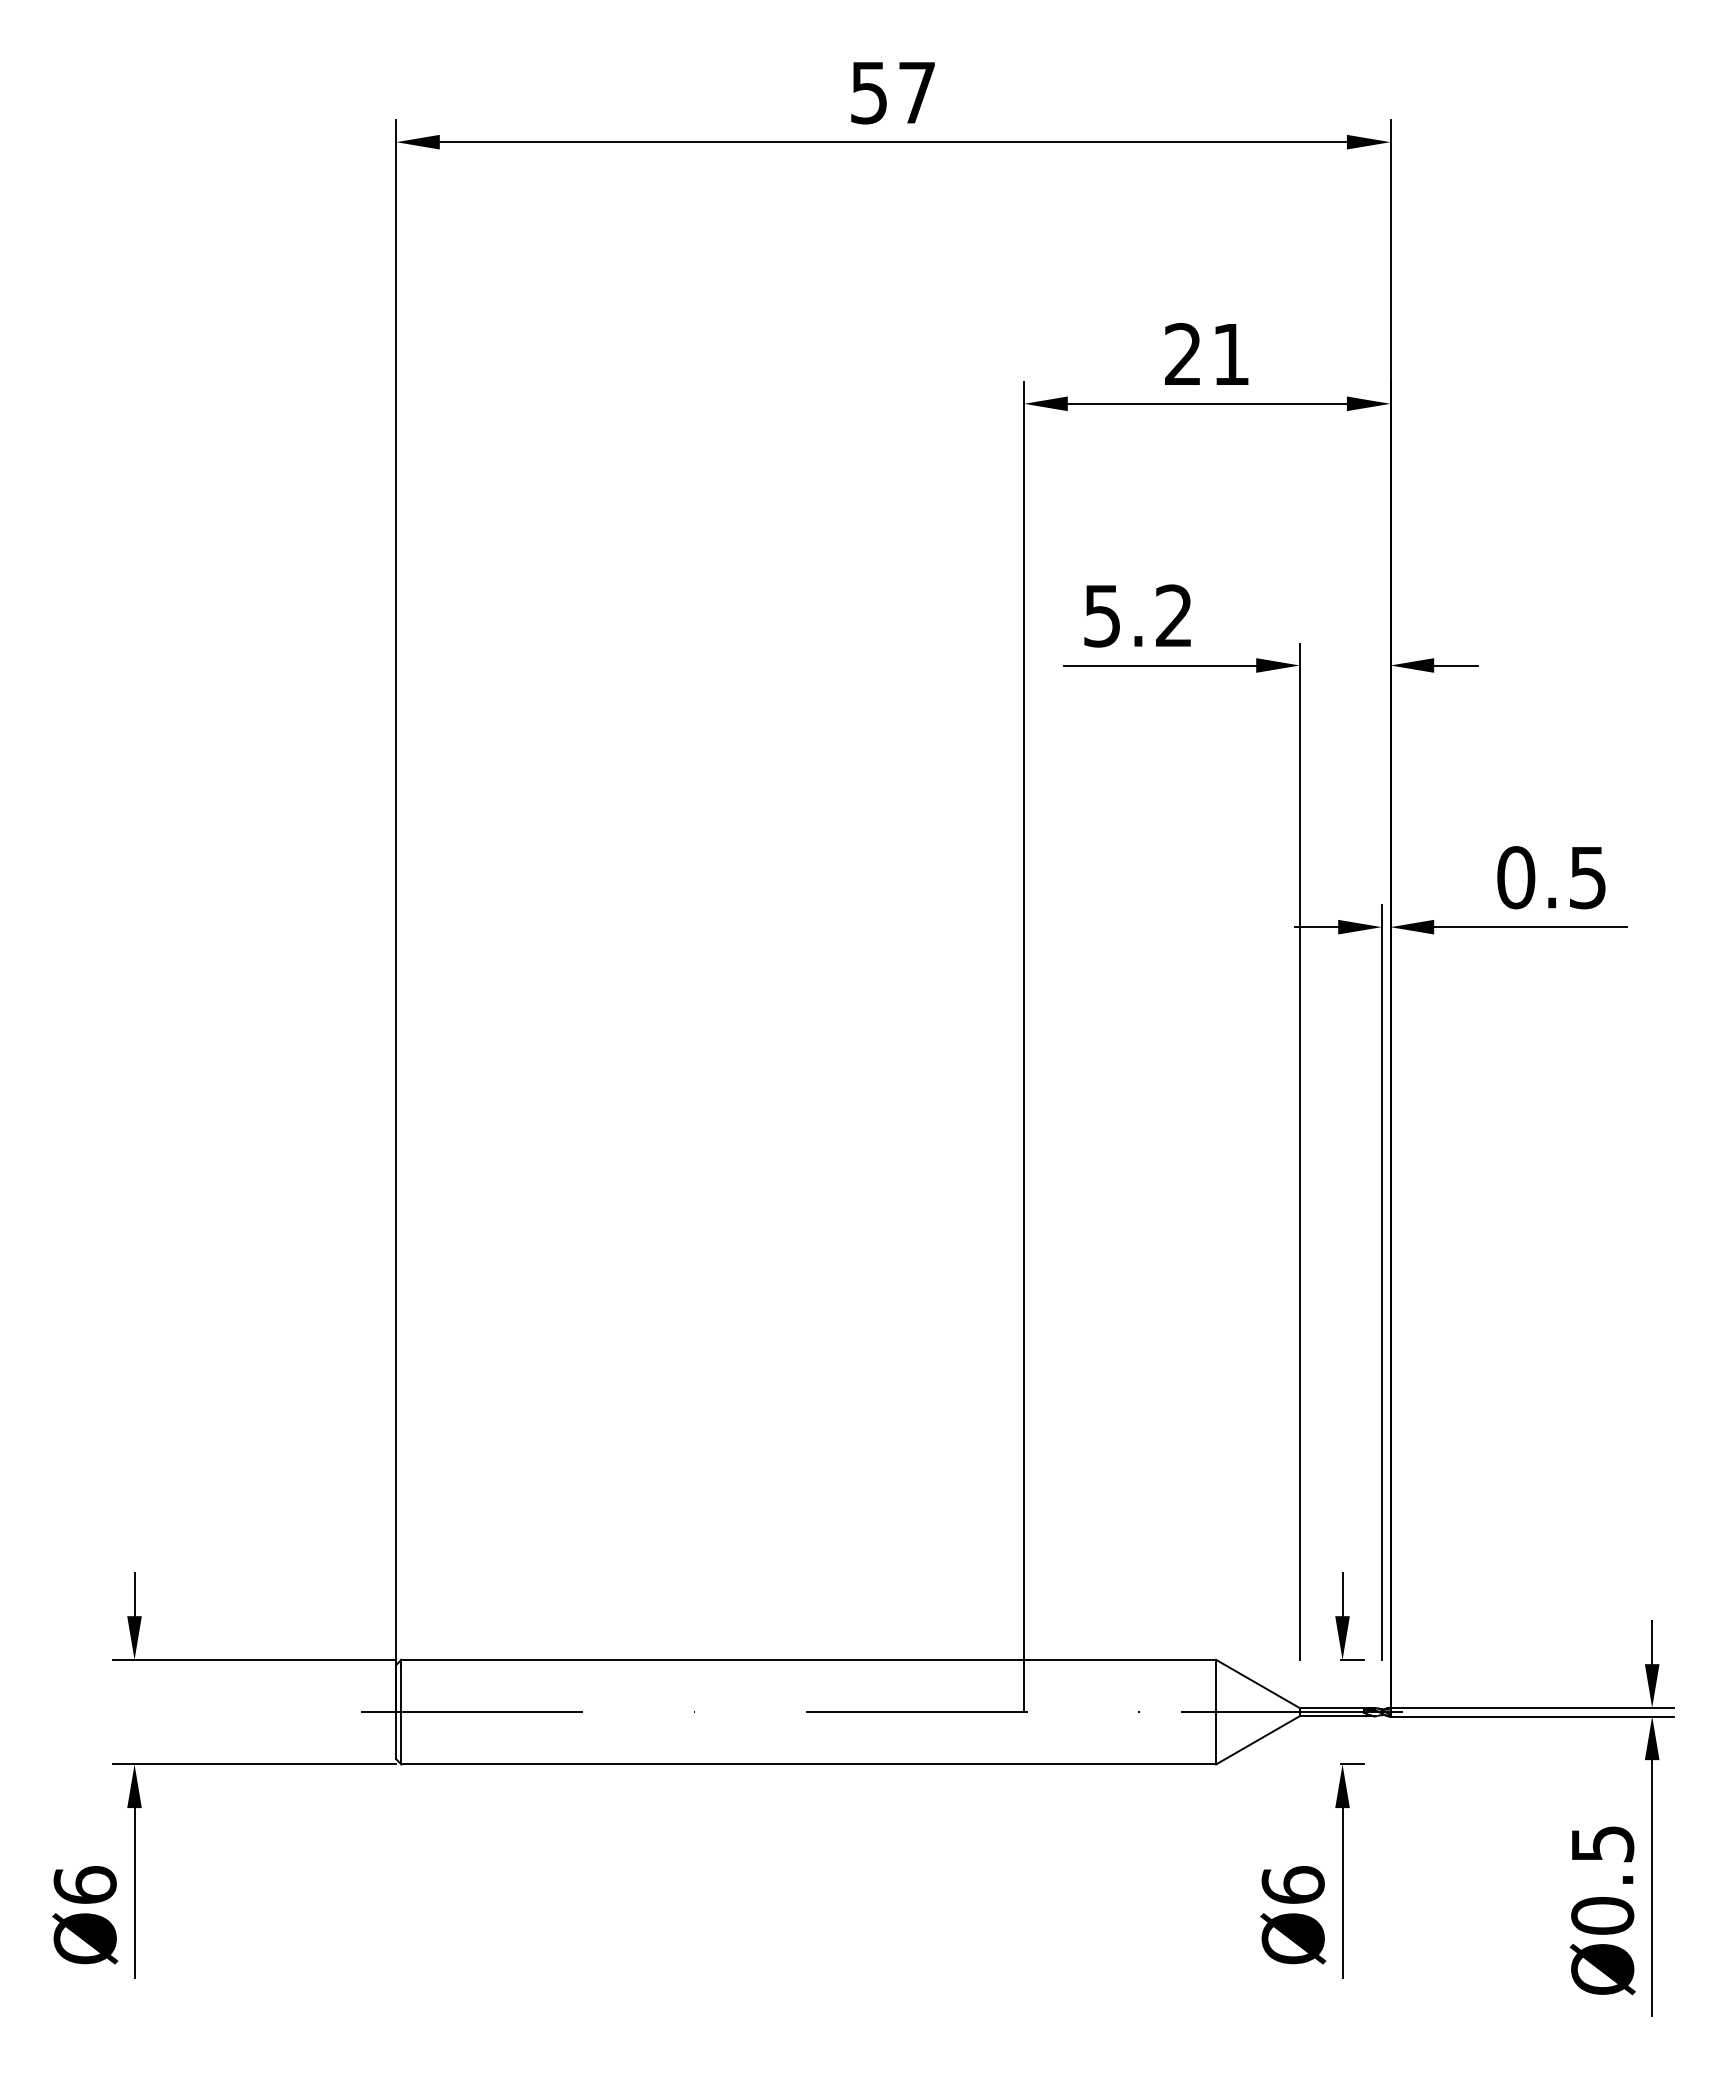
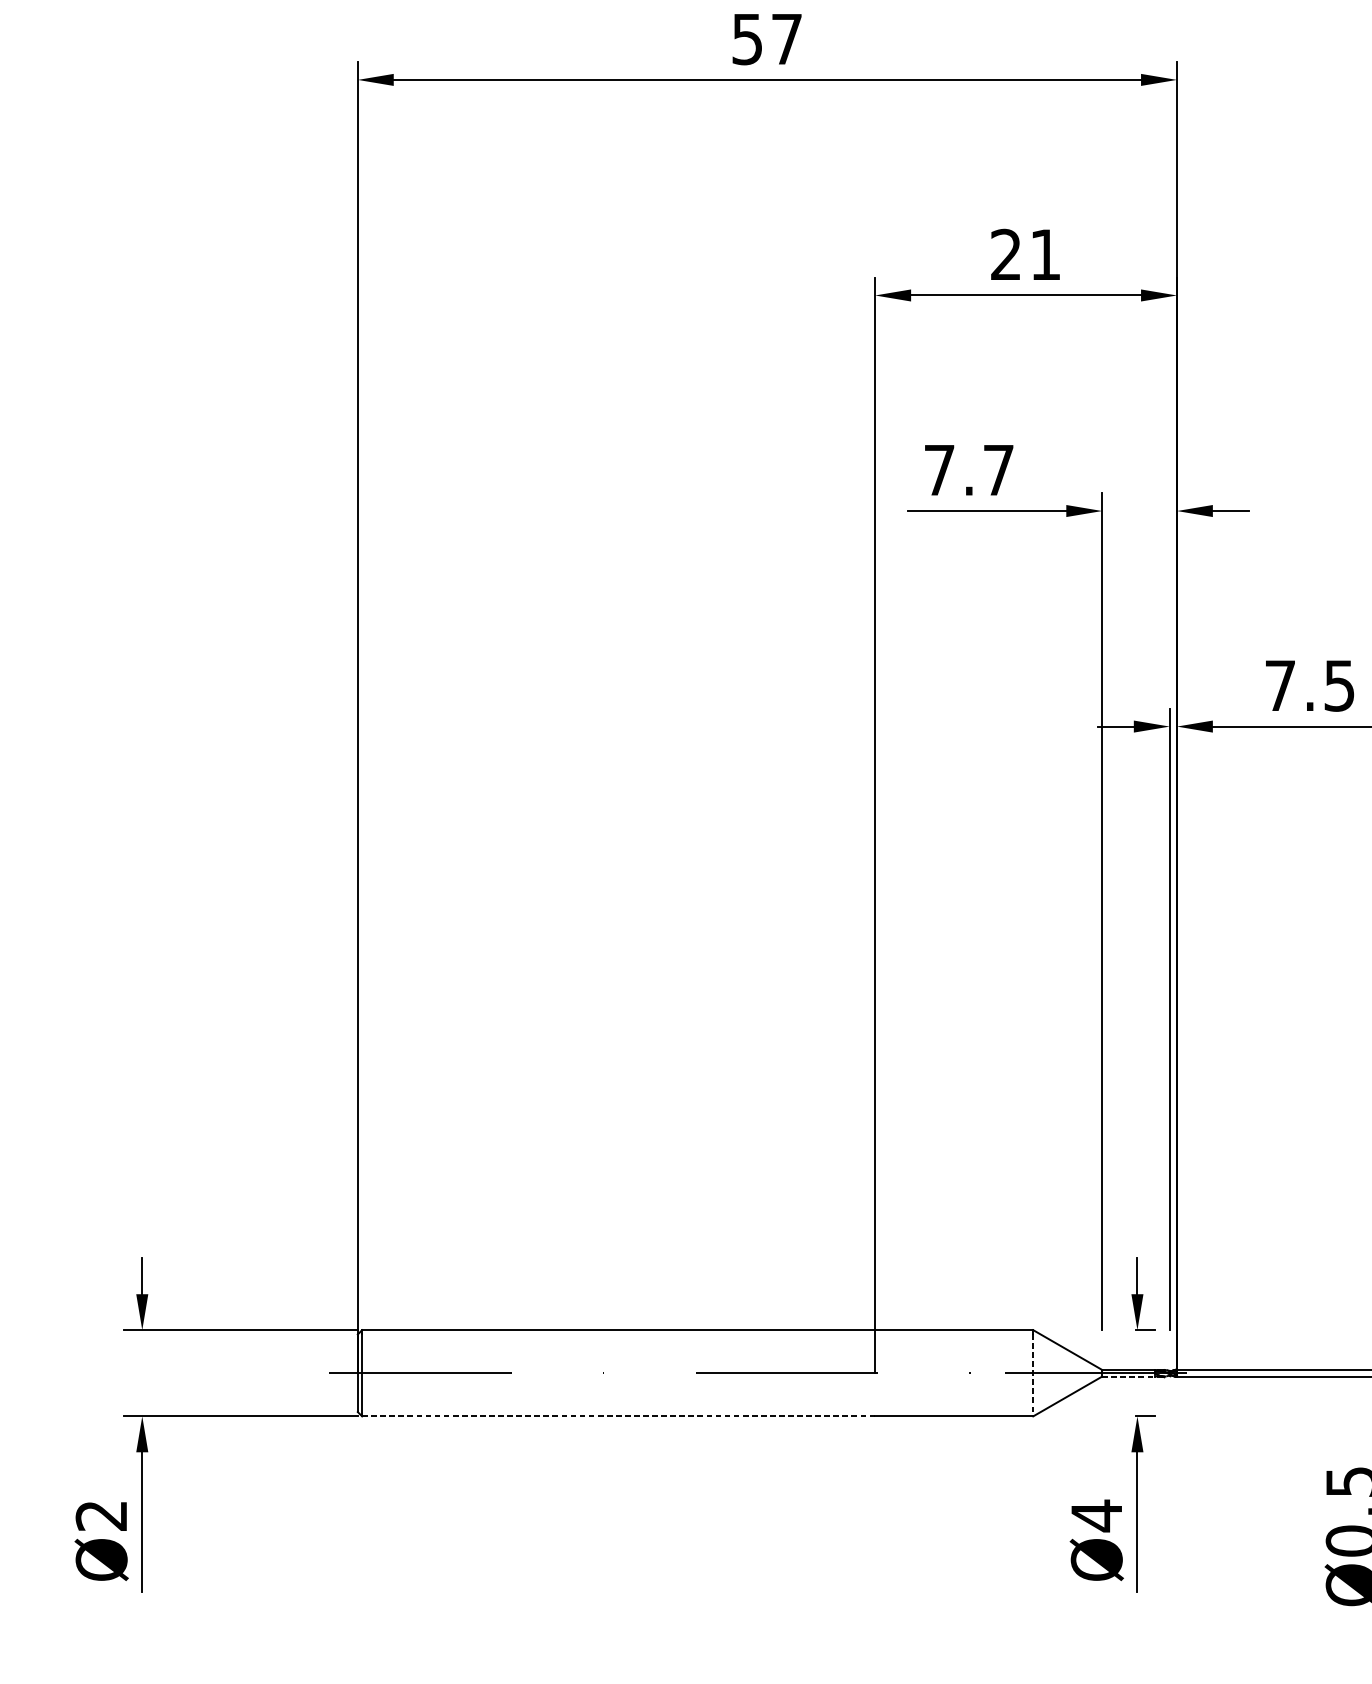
text: (1137, 615) -> (968, 469), 5.2 -> 7.7
text: (1516, 877) -> (1280, 685), 0.5 -> 7.5
line: (1216, 1714) -> (1033, 1375), solid -> dashed
line: (1332, 1716) -> (1129, 1376), solid -> dashed
line: (713, 1764) -> (619, 1416), solid -> dashed
text: (84, 1884) -> (101, 1515), Ø6 -> Ø2
text: (1292, 1885) -> (1096, 1516), Ø6 -> Ø4

